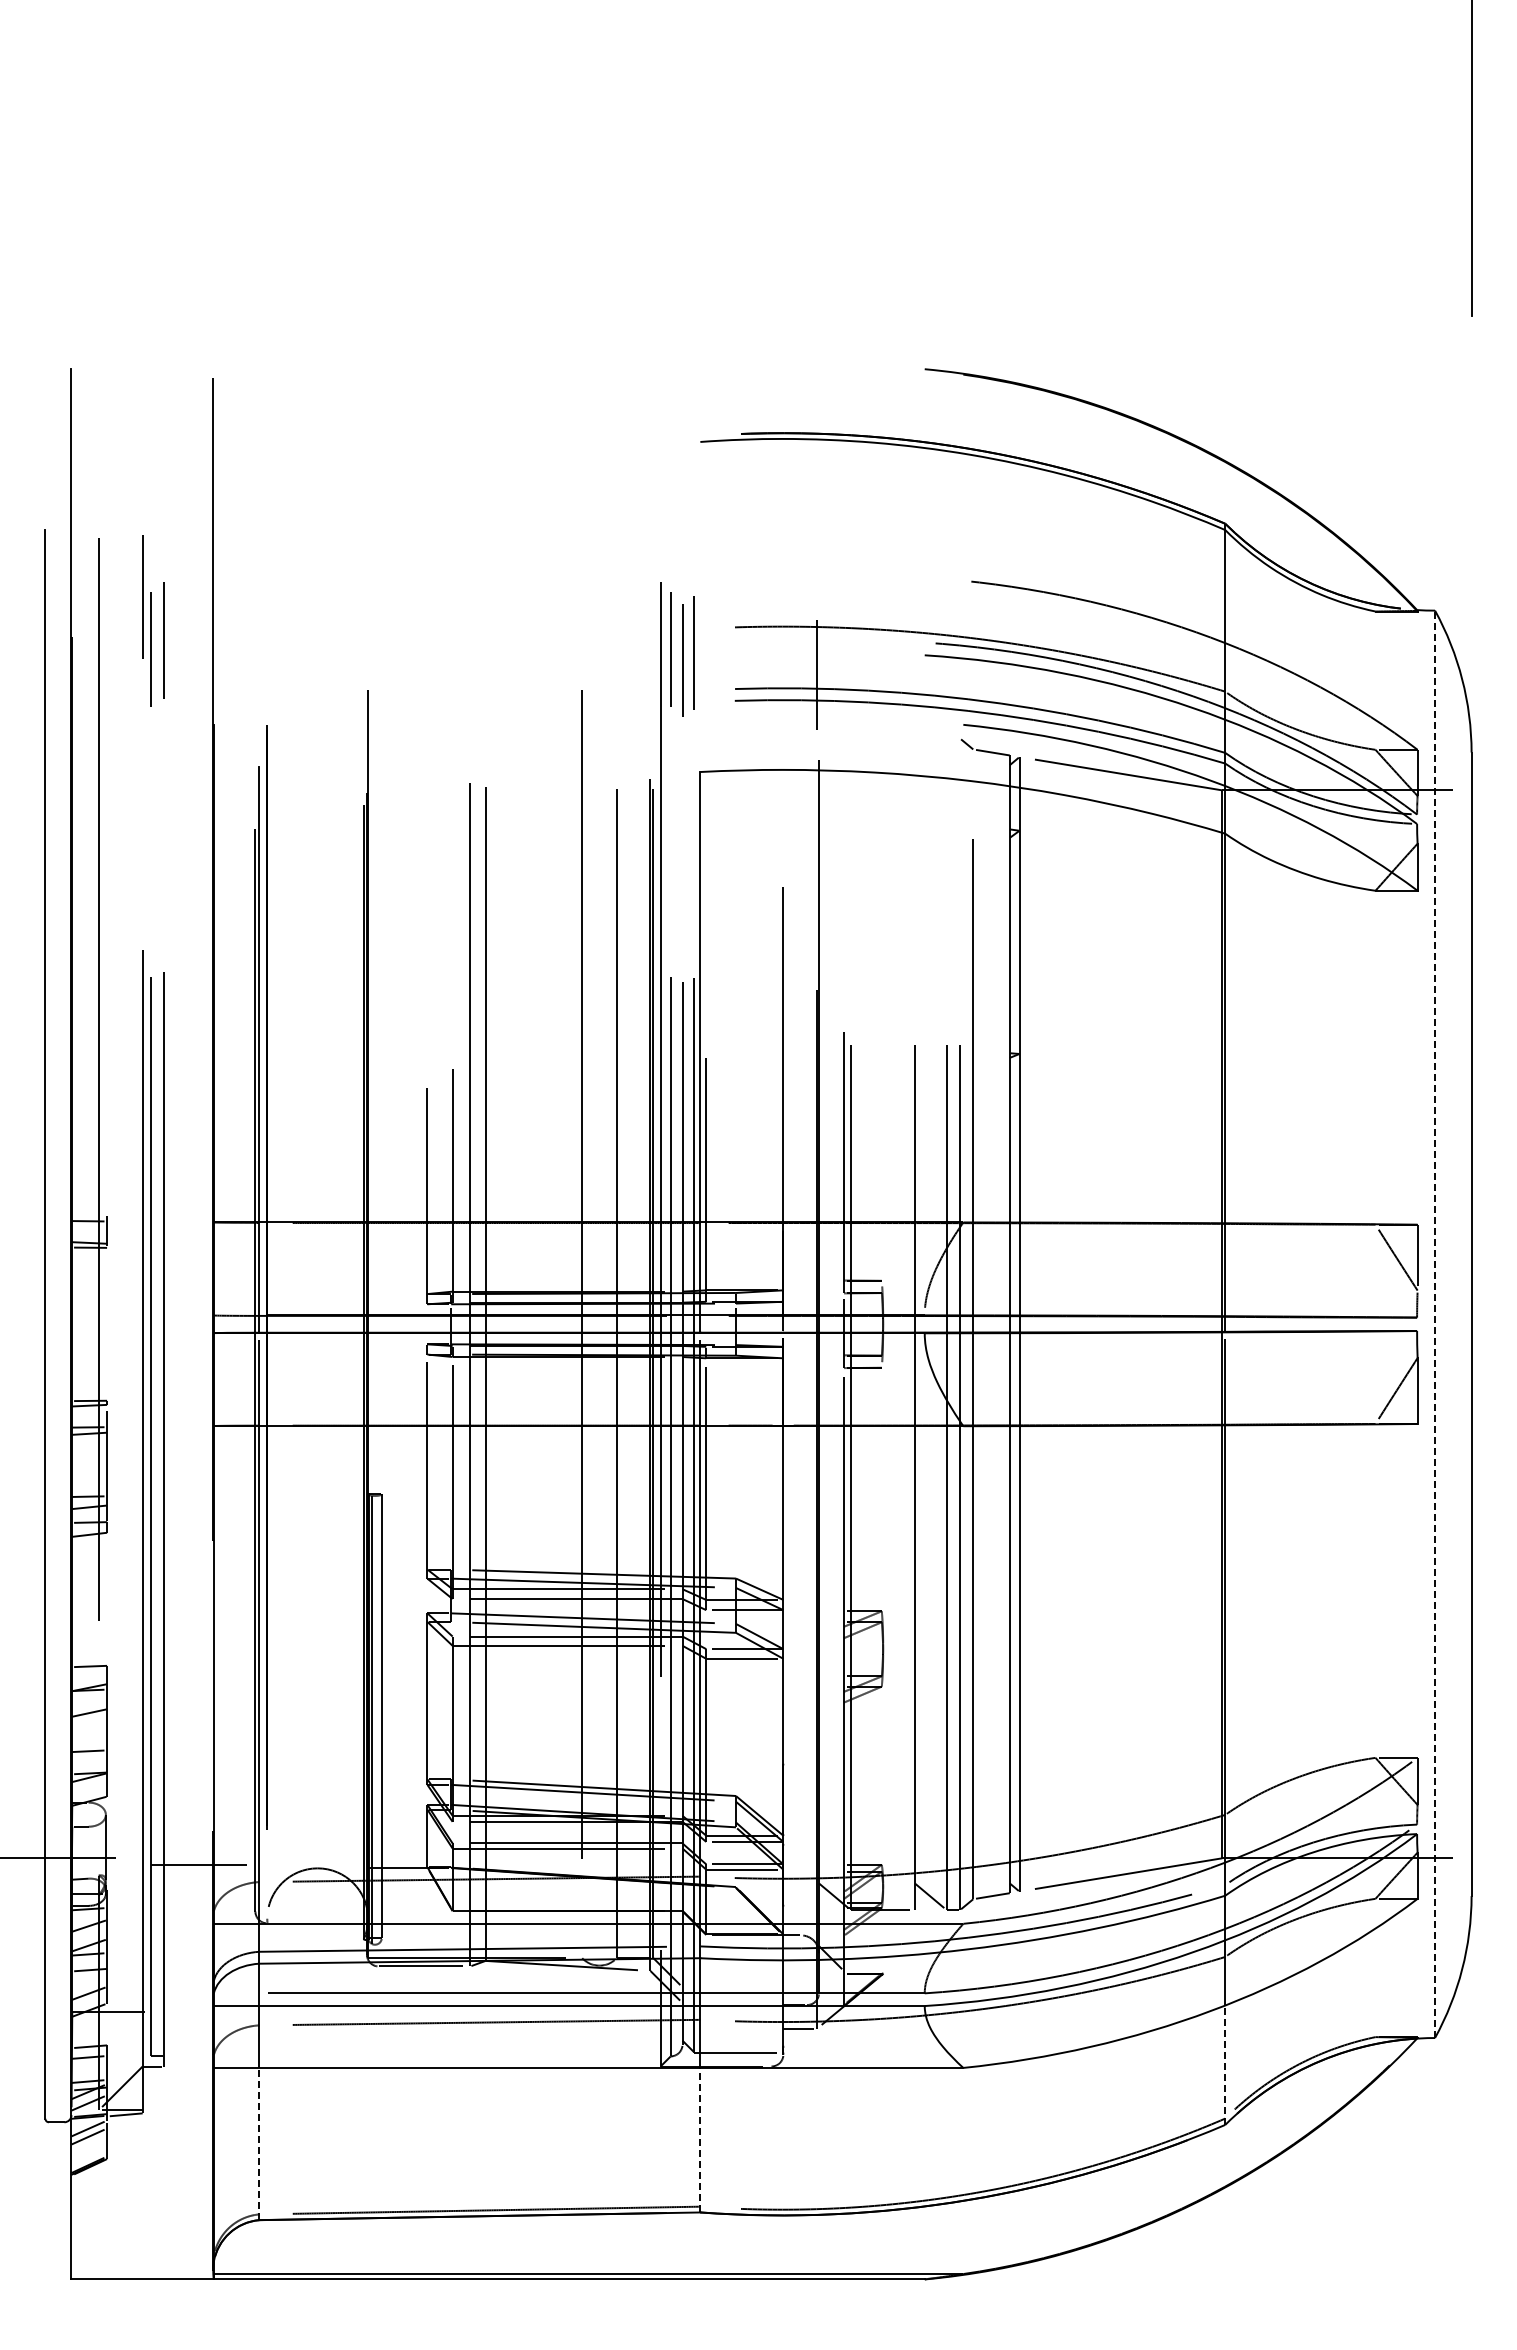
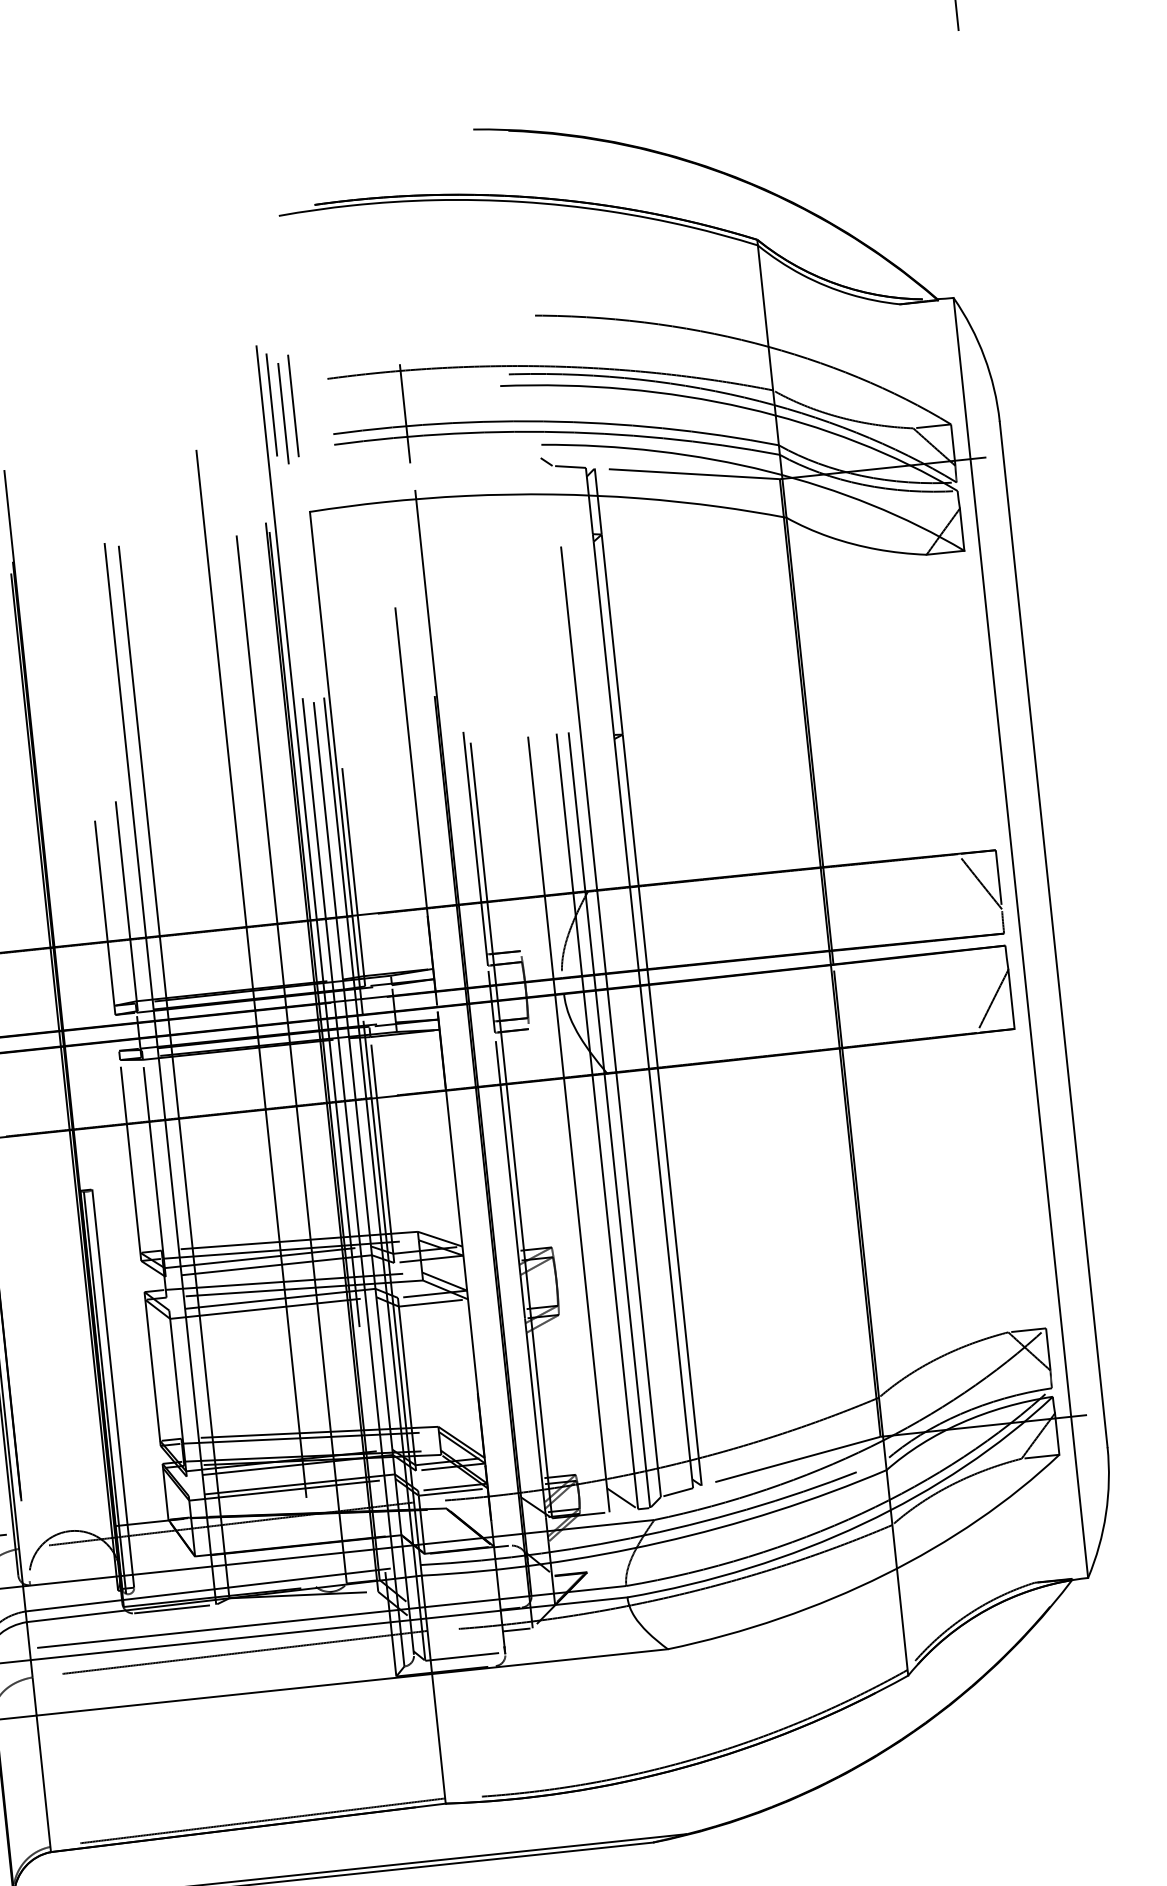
line: (1435, 1324) -> (1021, 938), dashed -> solid
line: (1225, 2065) -> (902, 1622), dashed -> solid
line: (700, 2139) -> (438, 1738), dashed -> solid
line: (259, 2143) -> (43, 1783), dashed -> solid

